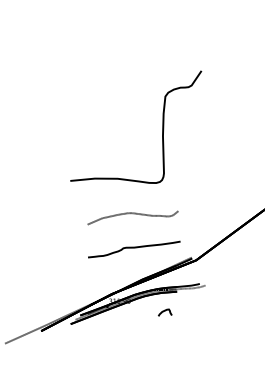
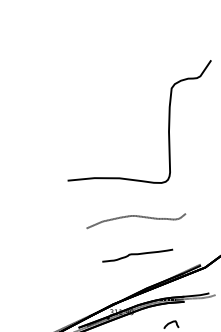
part: (134, 249) -> (137, 255), size x0.7

